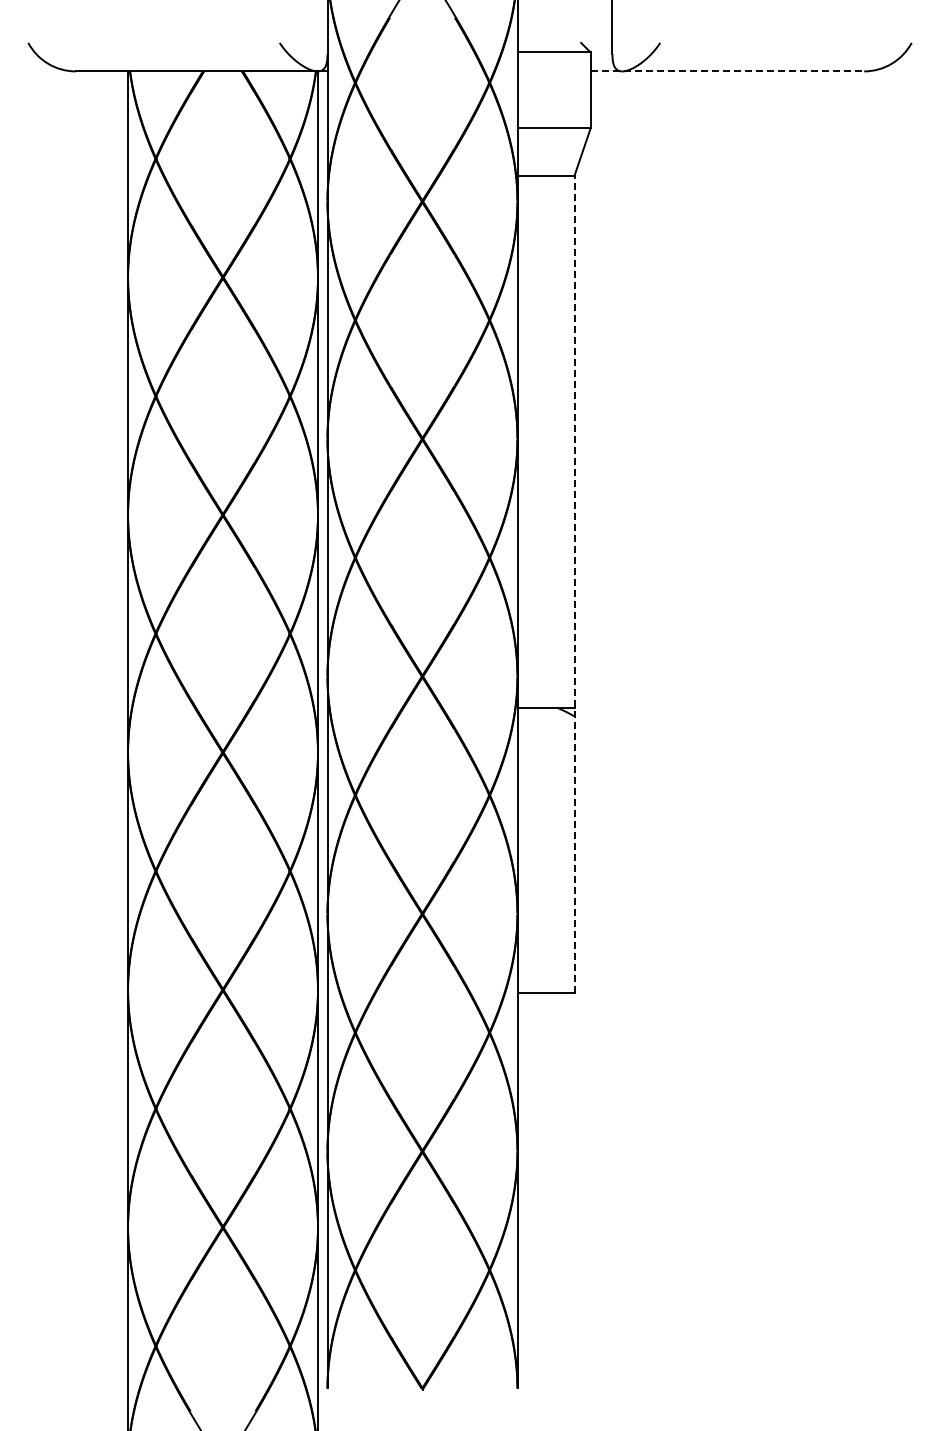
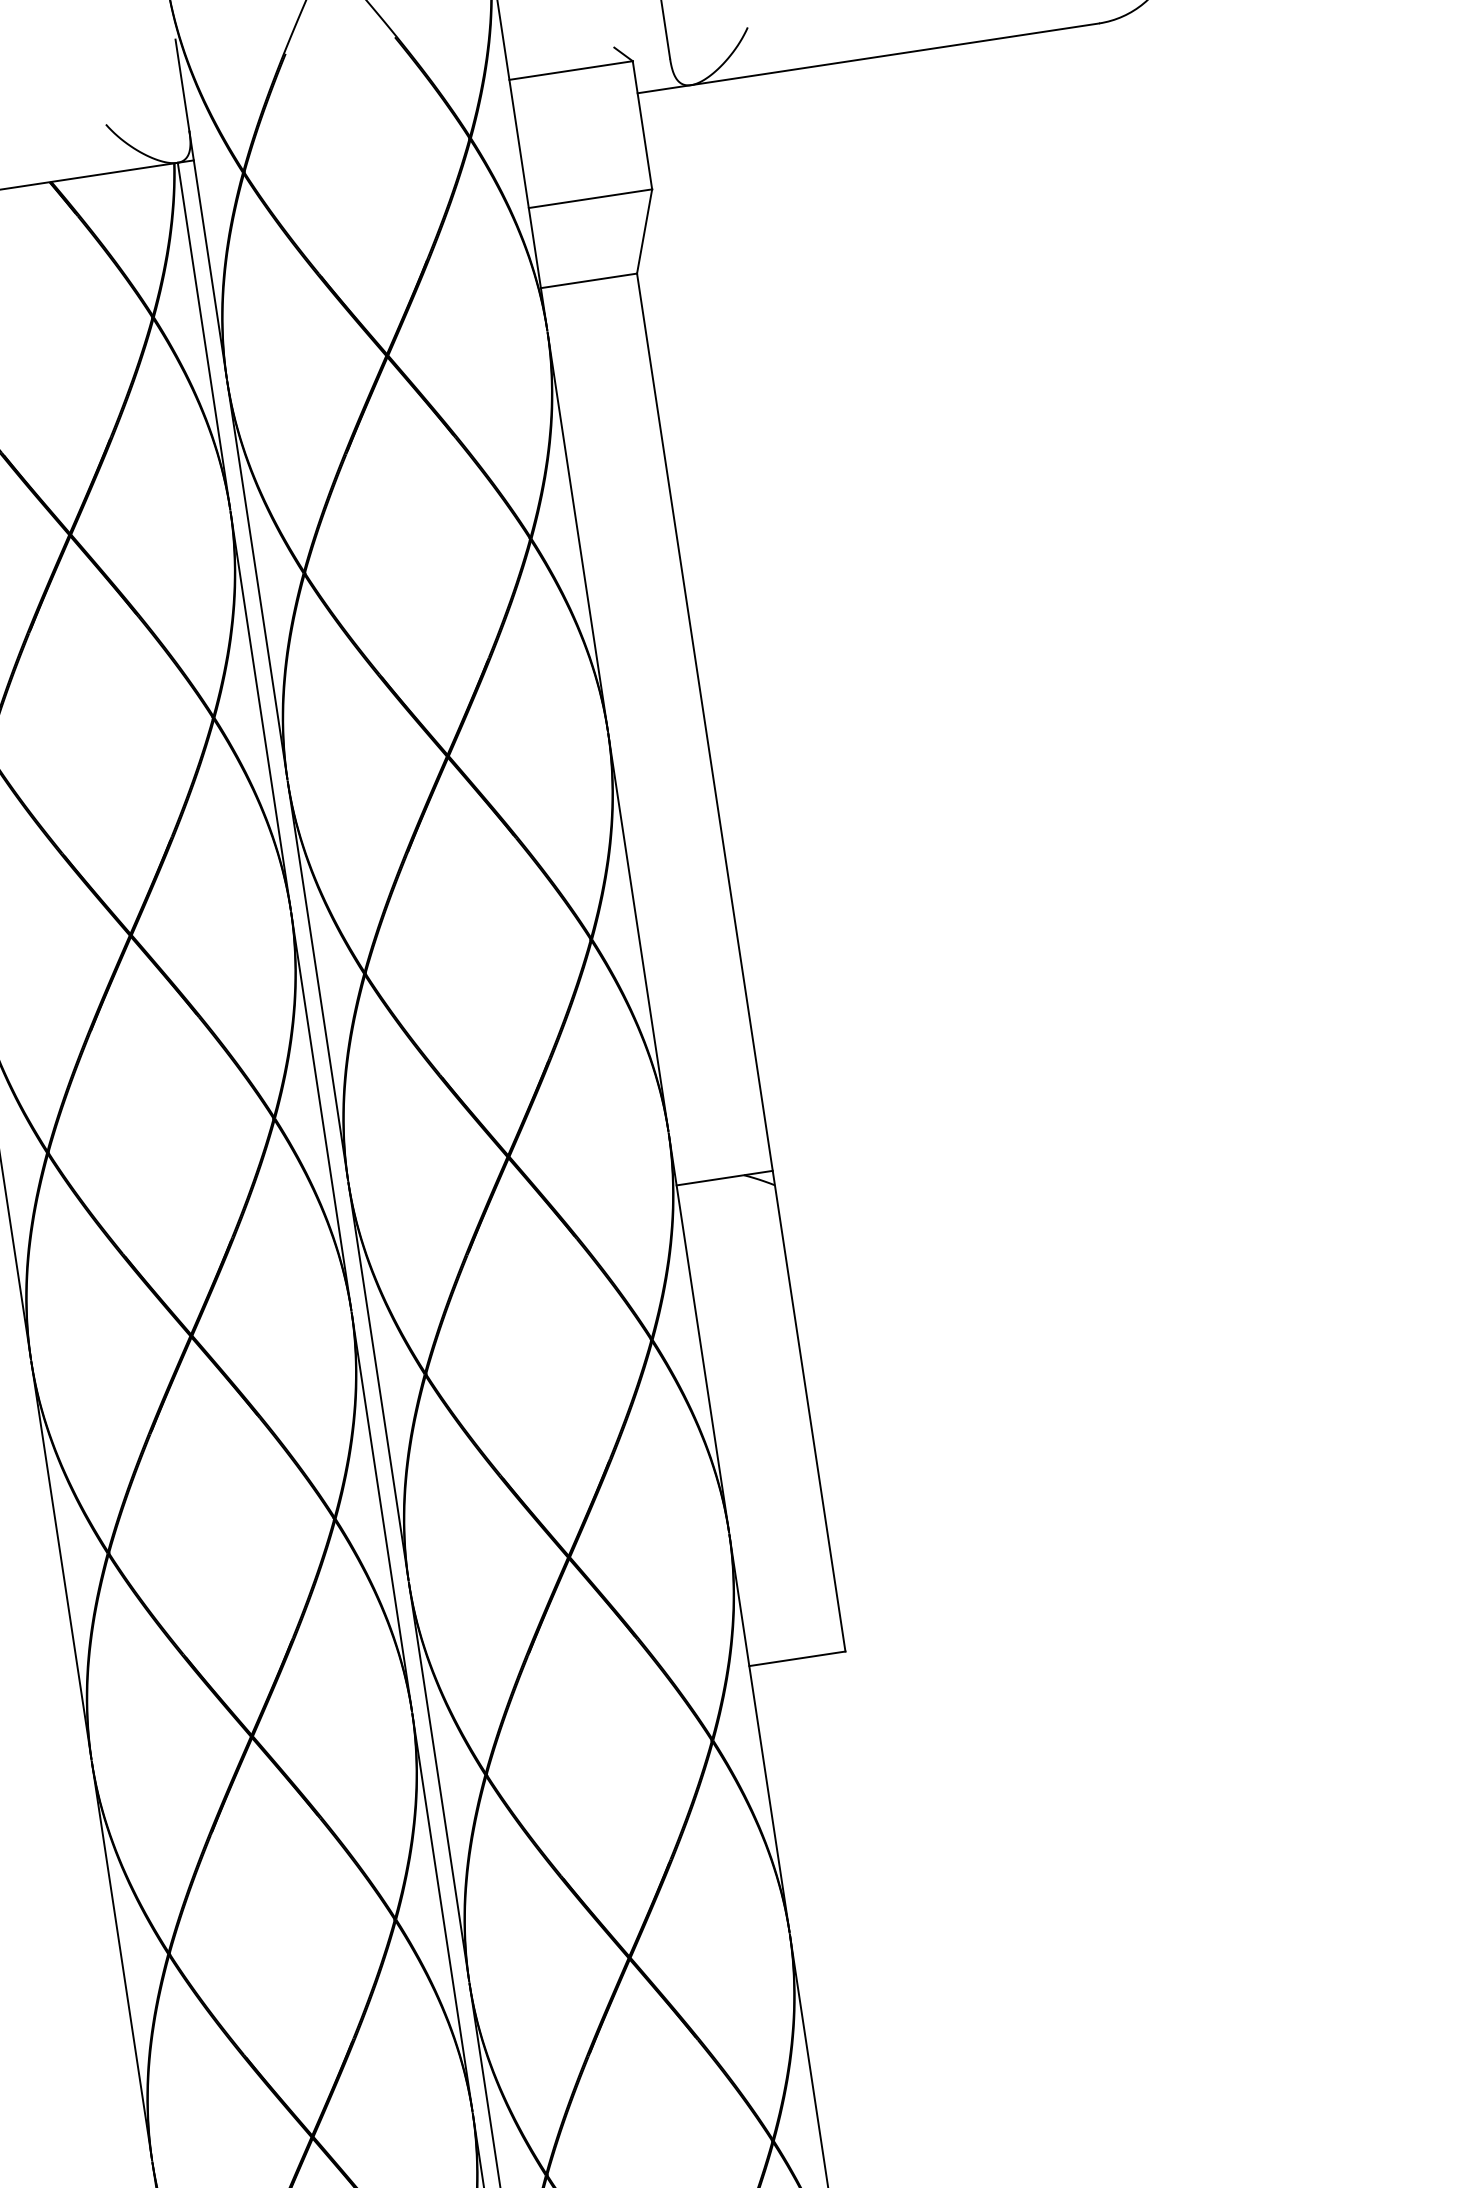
line: (727, 71) -> (868, 58), dashed -> solid
line: (574, 583) -> (741, 961), dashed -> solid

